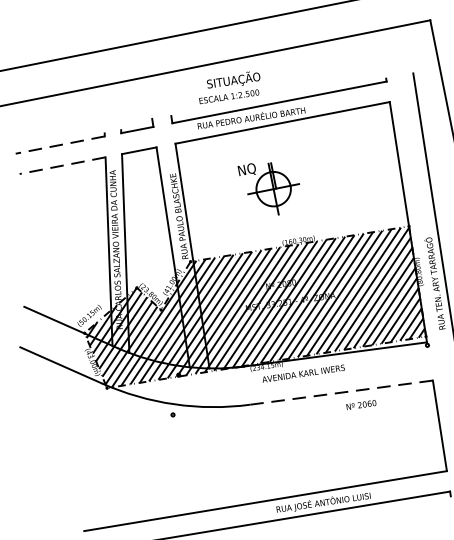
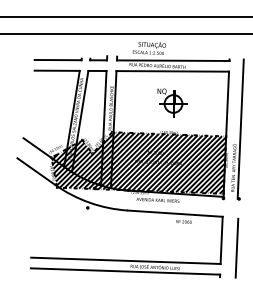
line: (59, 146) -> (57, 60), dashed -> solid
line: (63, 165) -> (57, 70), dashed -> solid
part: (271, 186) -> (172, 102), moved
line: (341, 392) -> (175, 213), dashed -> solid

